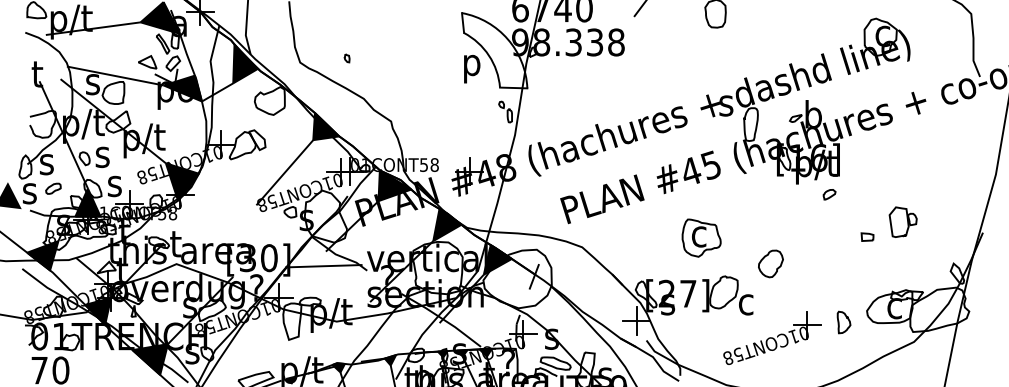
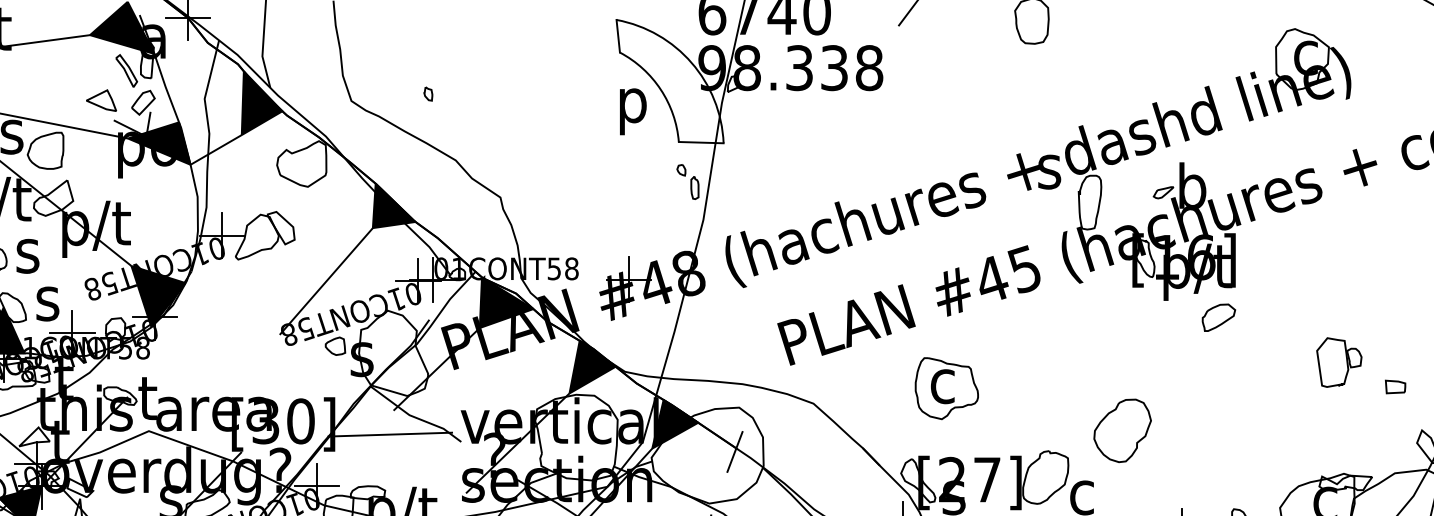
part: (829, 194) -> (1218, 317), size x1.67
part: (867, 236) -> (1395, 385), moved
part: (701, 237) -> (946, 387), moved
part: (770, 263) -> (1121, 430), size x1.43

